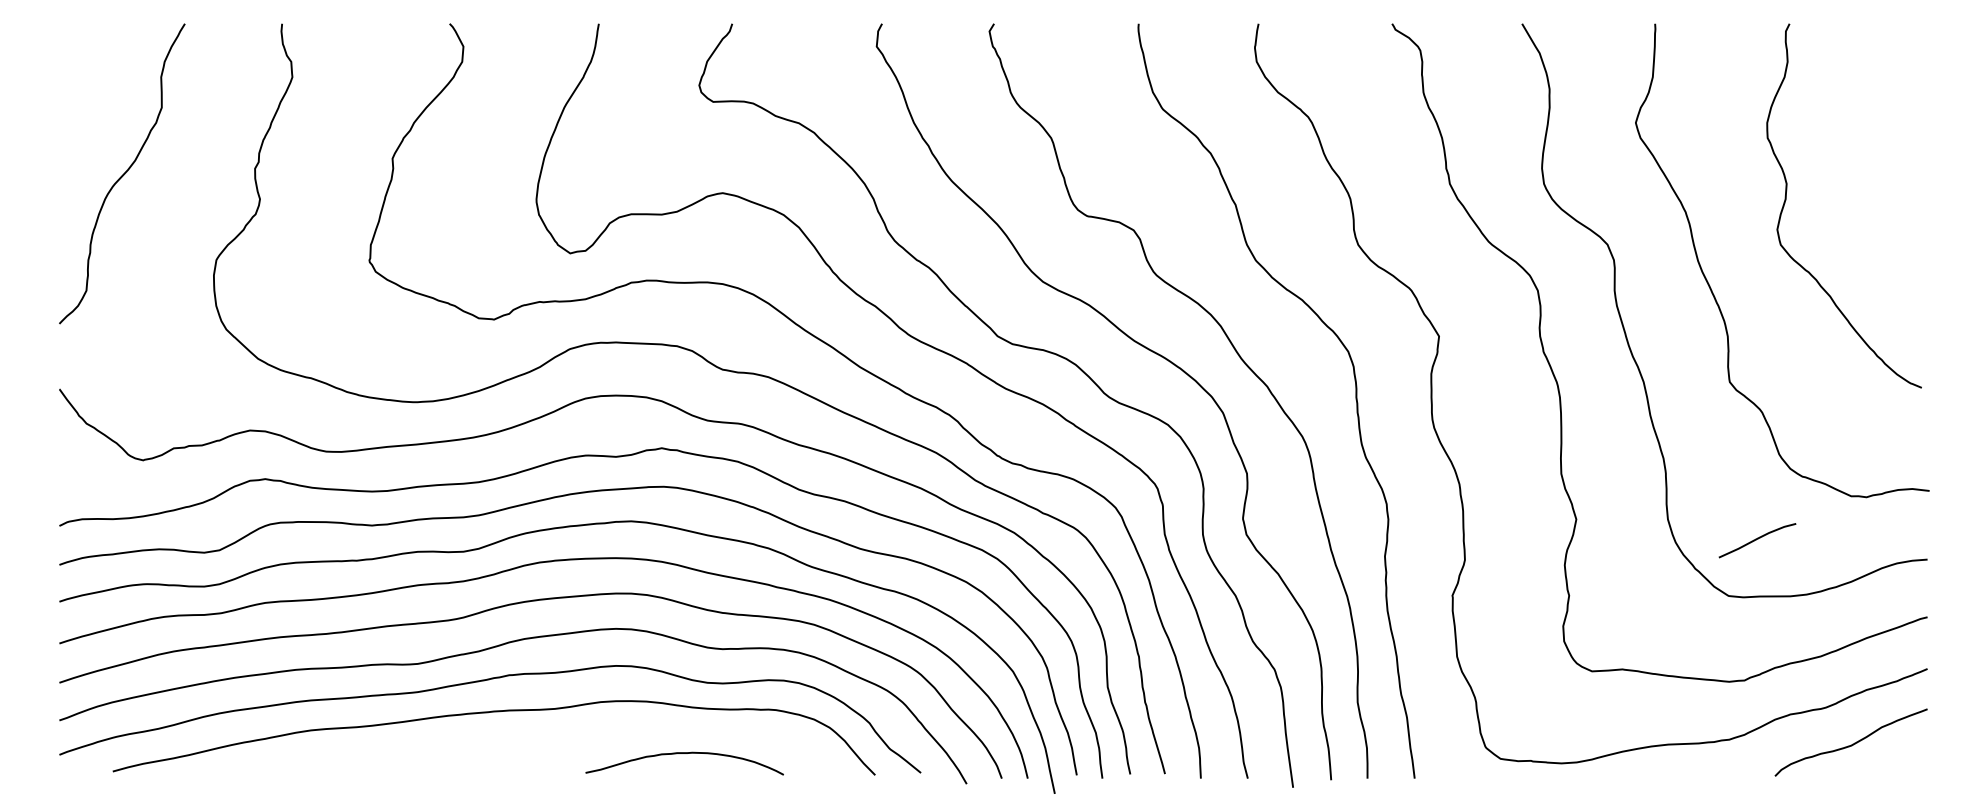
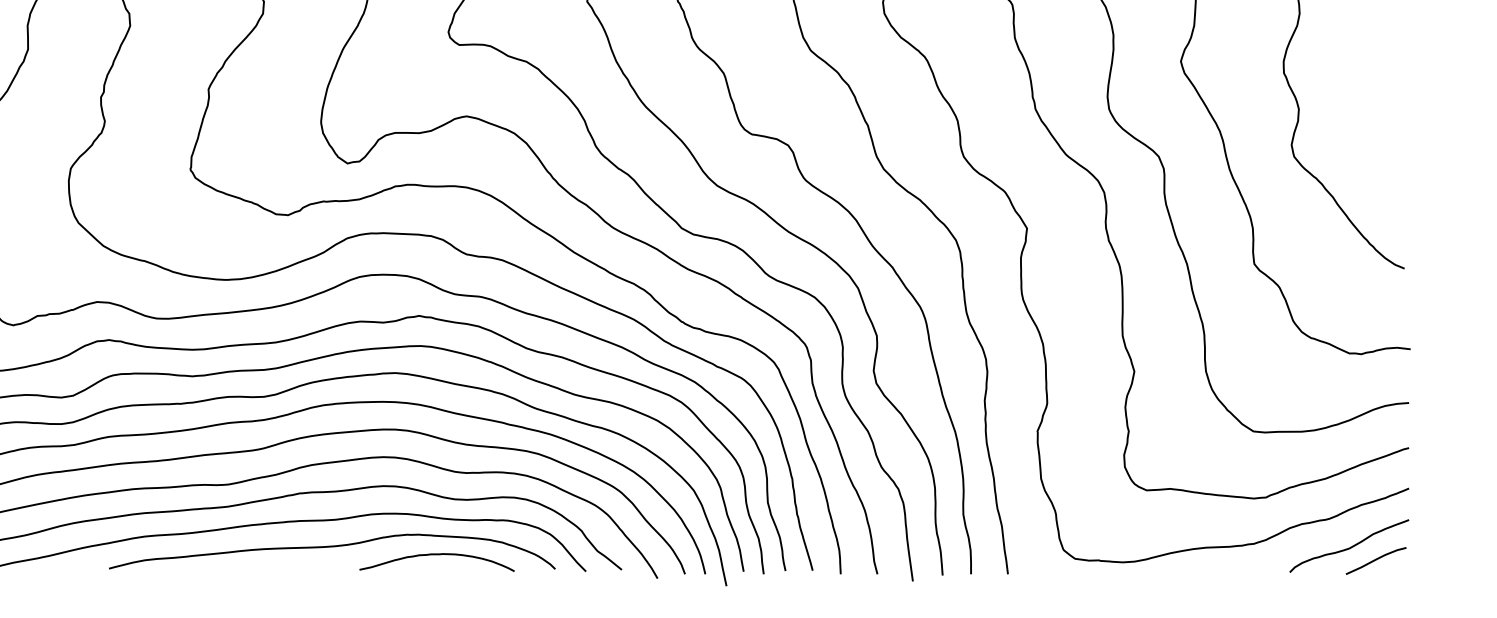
curve: (1757, 539) -> (1376, 560), moved
curve: (548, 744) -> (330, 547), added

